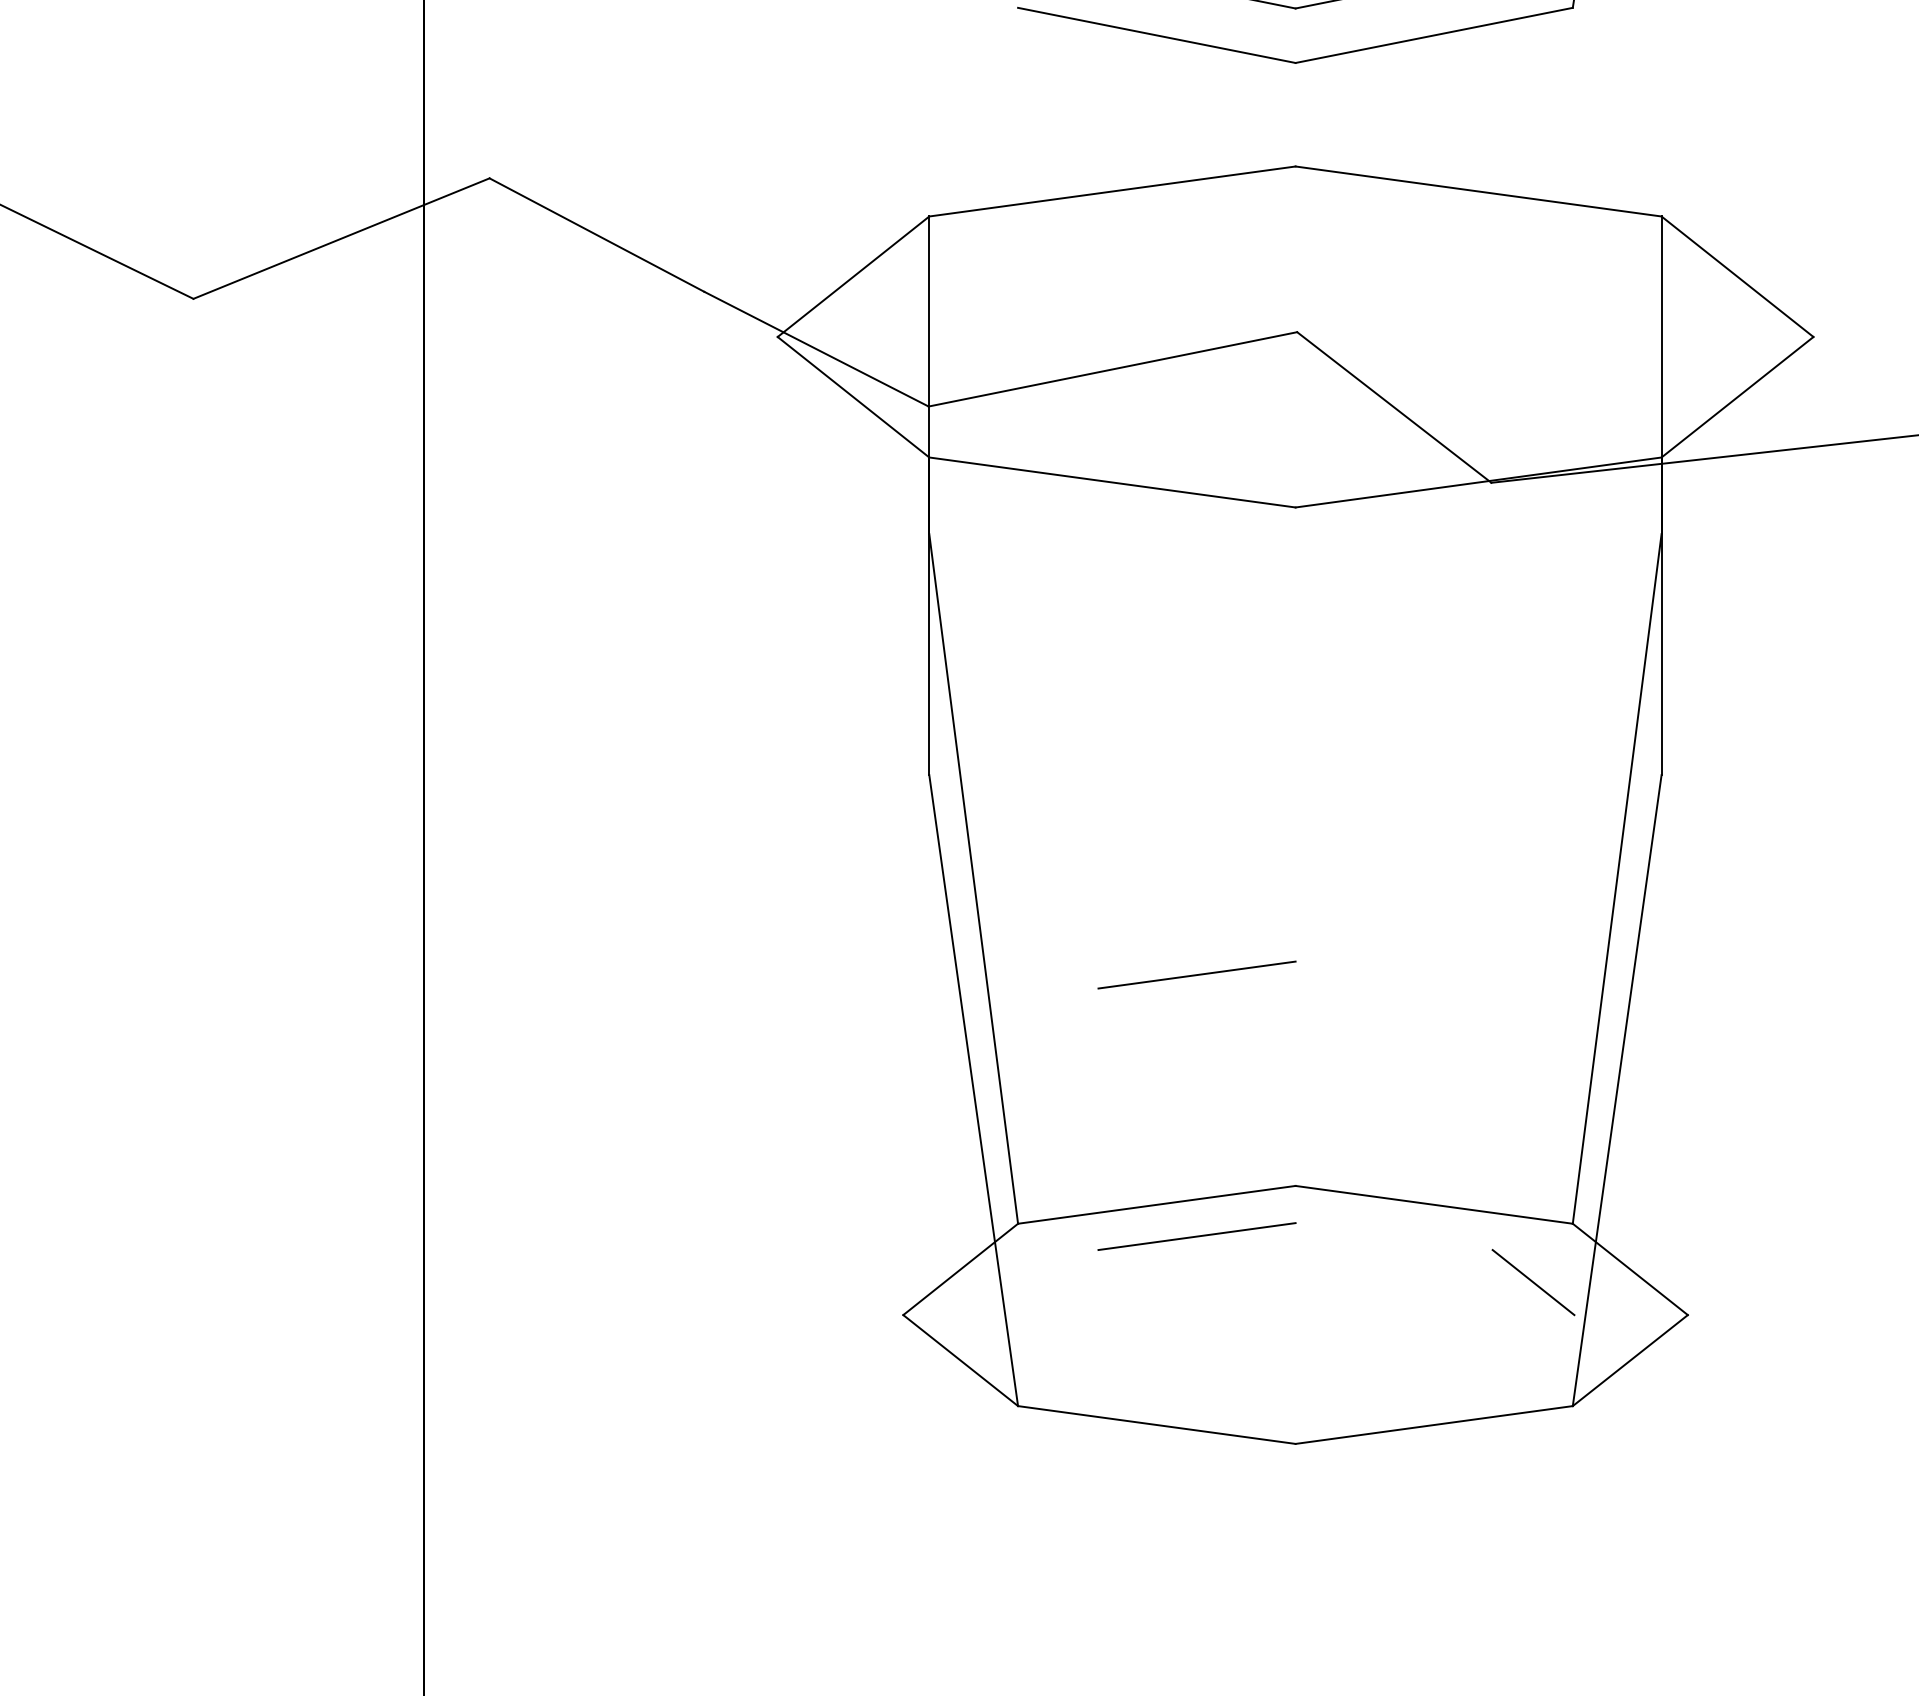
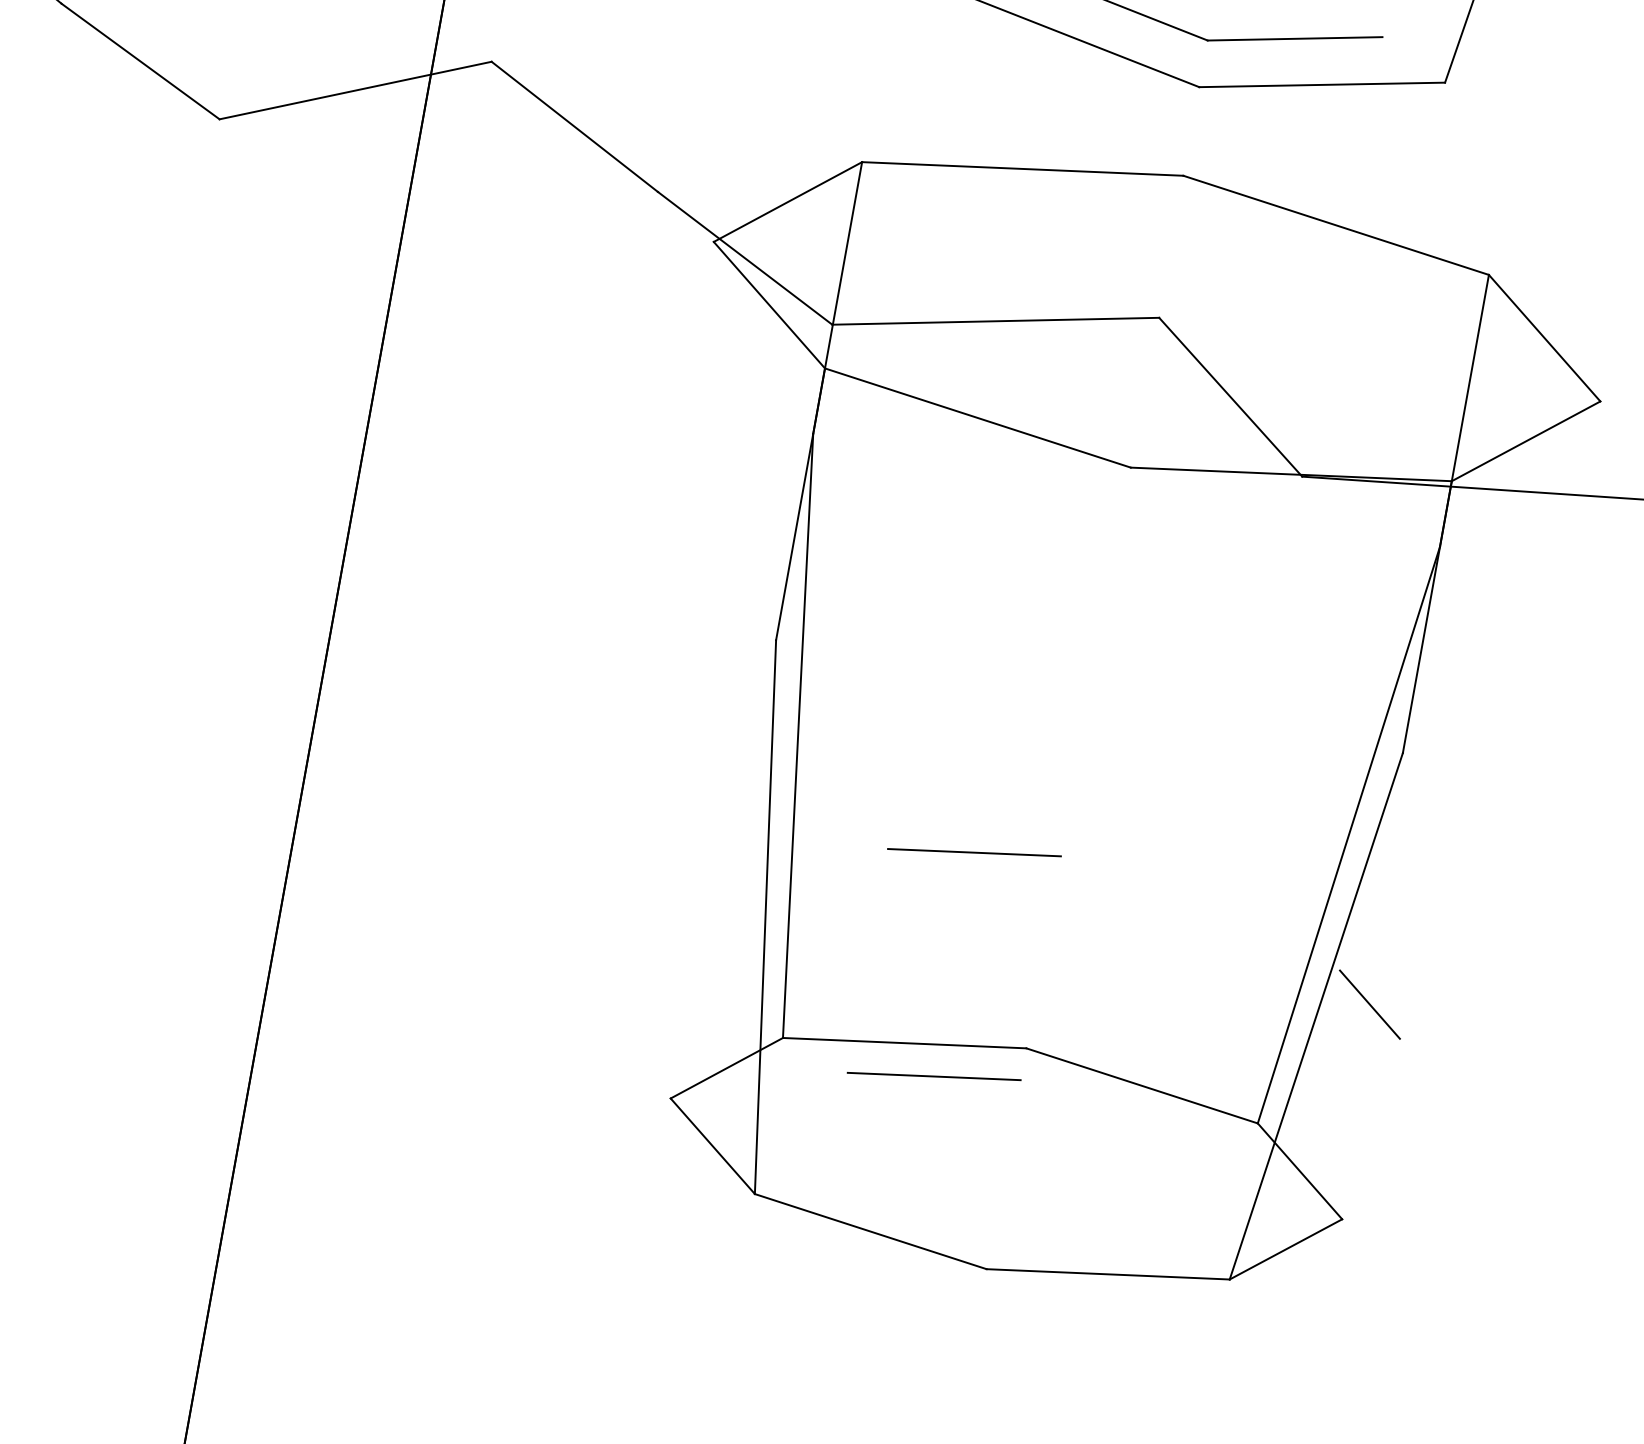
line: (1533, 1282) -> (1369, 1004), moved

